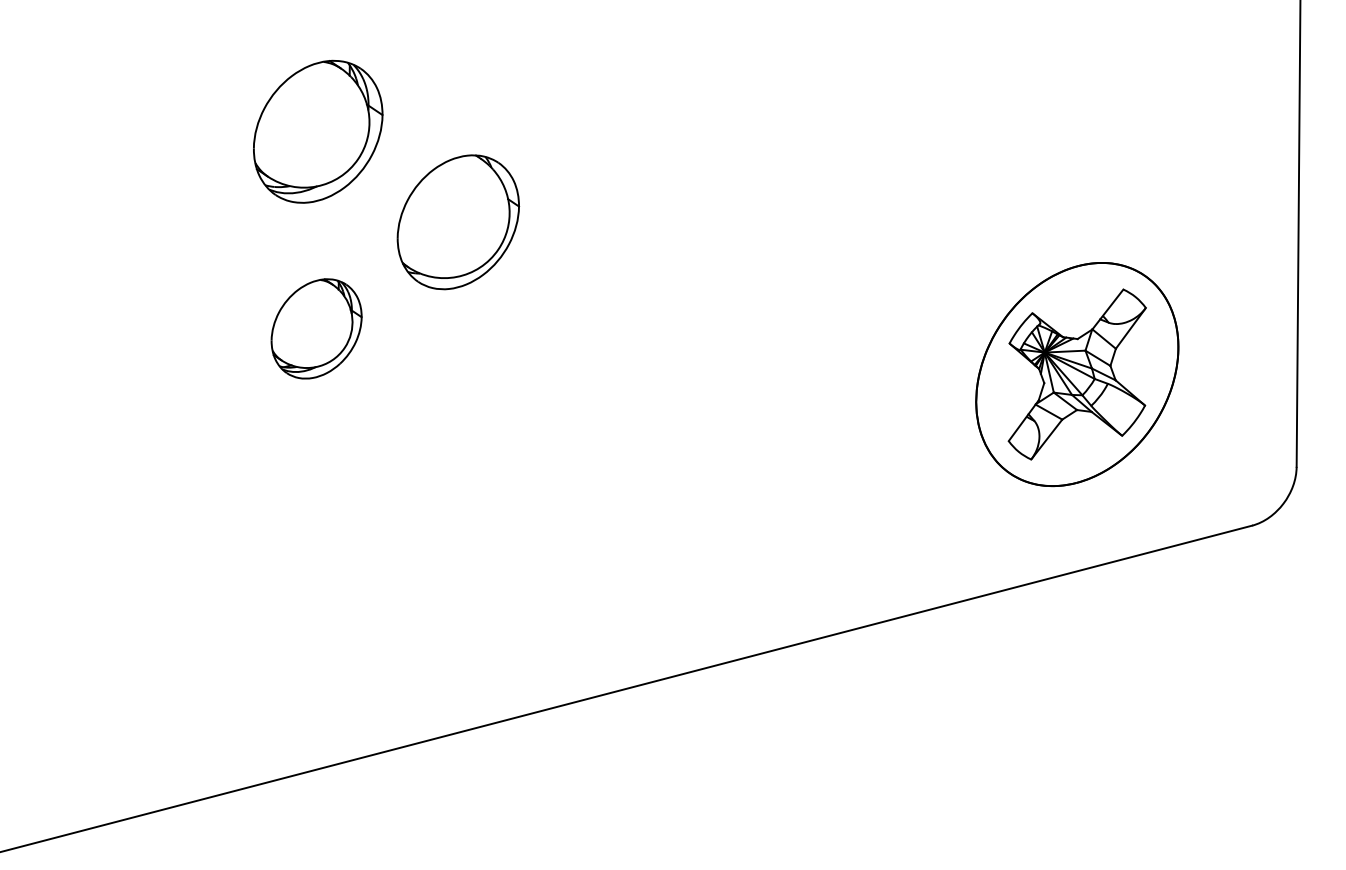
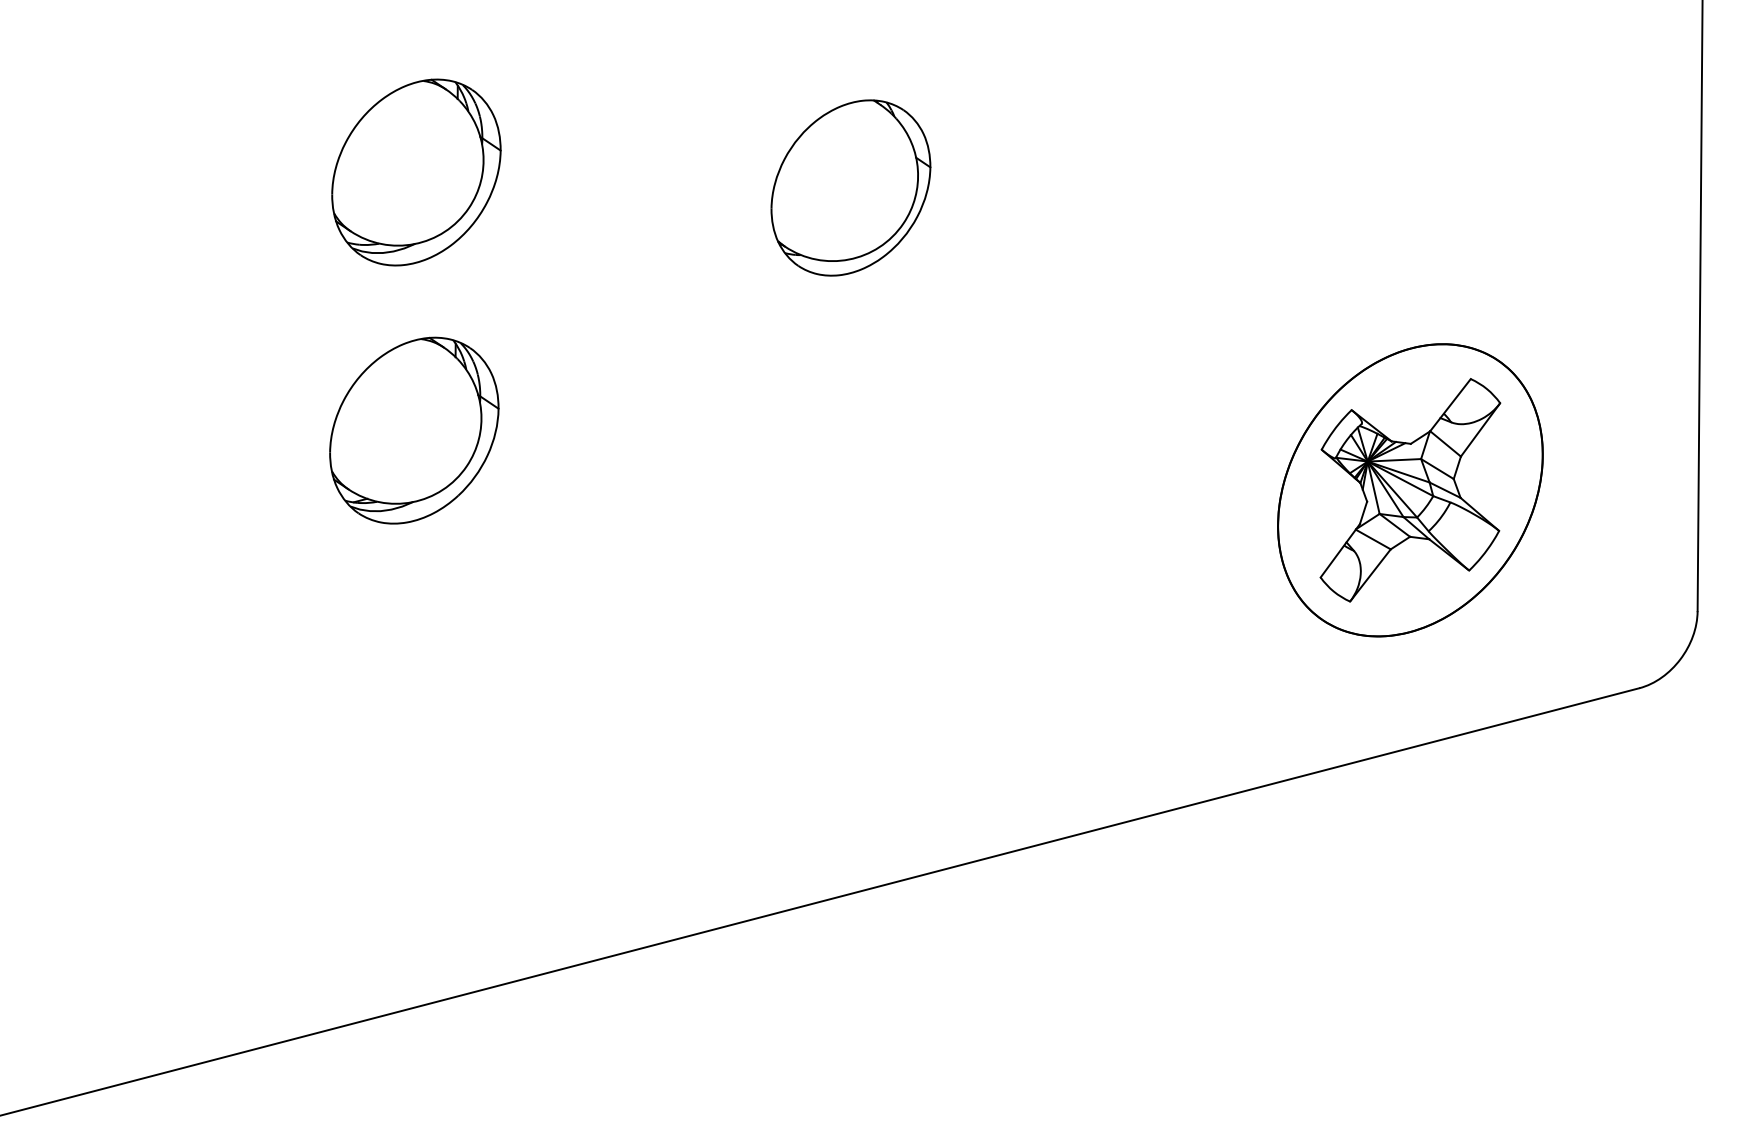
part: (458, 221) -> (850, 187), moved
part: (316, 328) -> (414, 430), size x1.43

